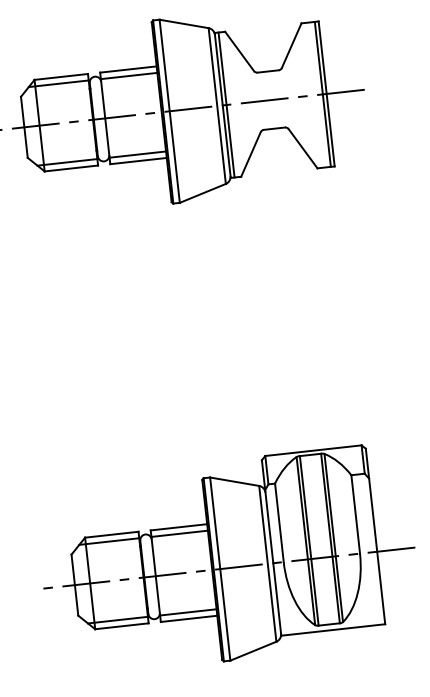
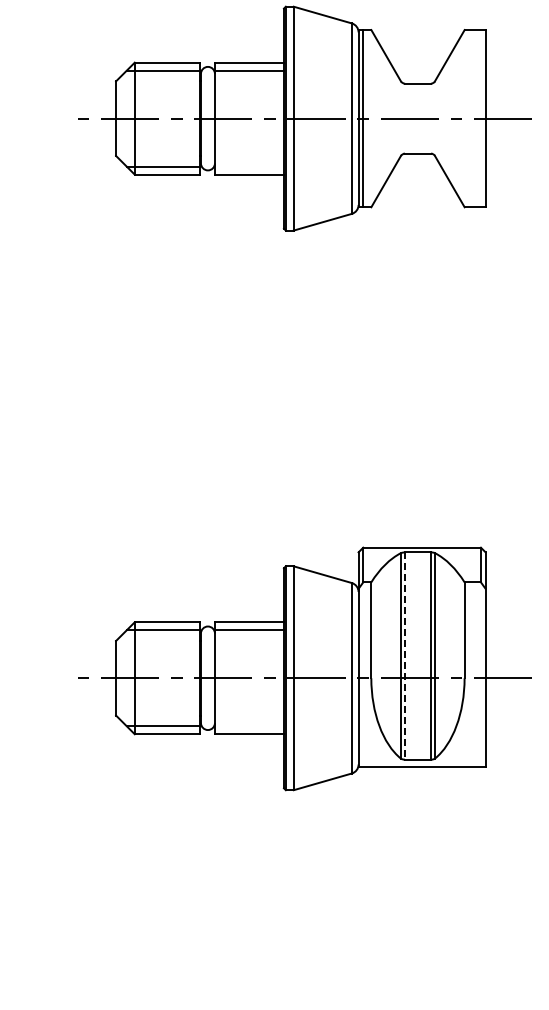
line: (322, 94) -> (480, 118), removed
line: (137, 154) -> (248, 166), removed
line: (309, 541) -> (405, 656), solid -> dashed
line: (187, 612) -> (248, 726), removed

